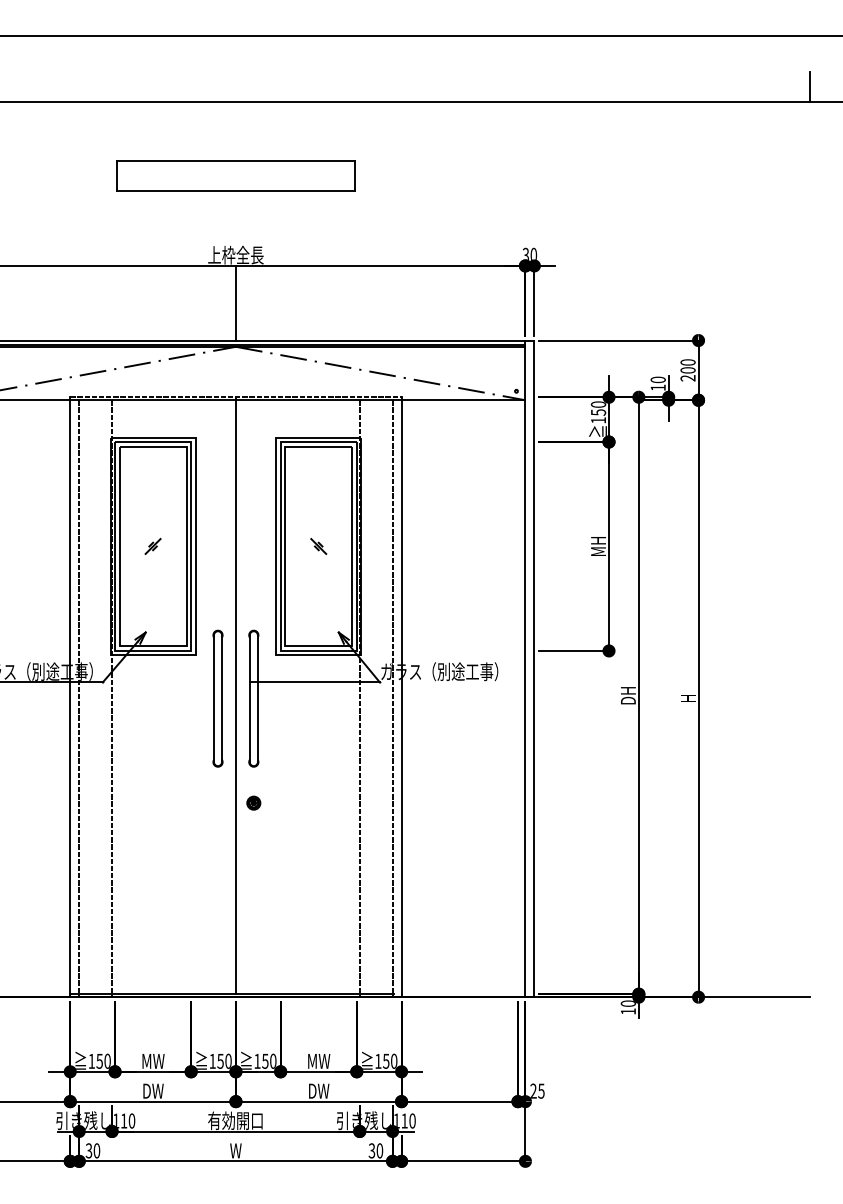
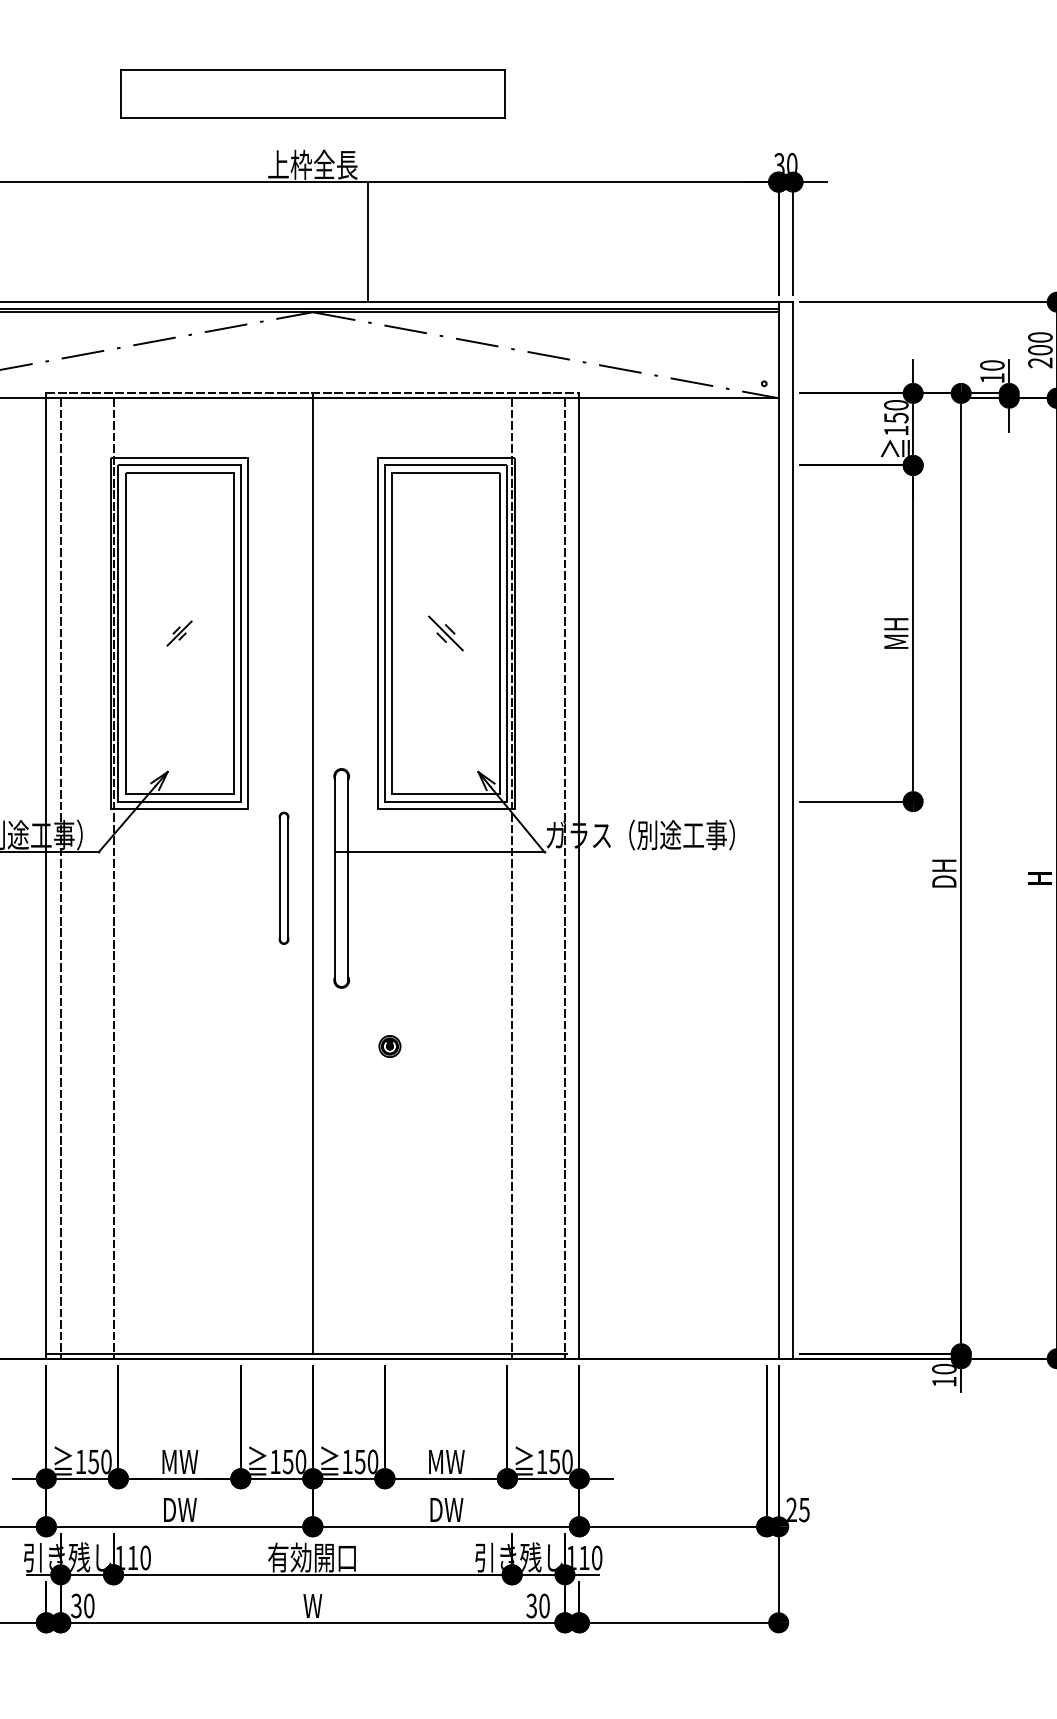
part: (235, 175) -> (312, 92), moved
line: (235, 302) -> (366, 240), moved
part: (318, 546) -> (445, 633), size x1.4
part: (217, 698) -> (283, 878), size x0.6
part: (253, 802) -> (389, 1045), moved

